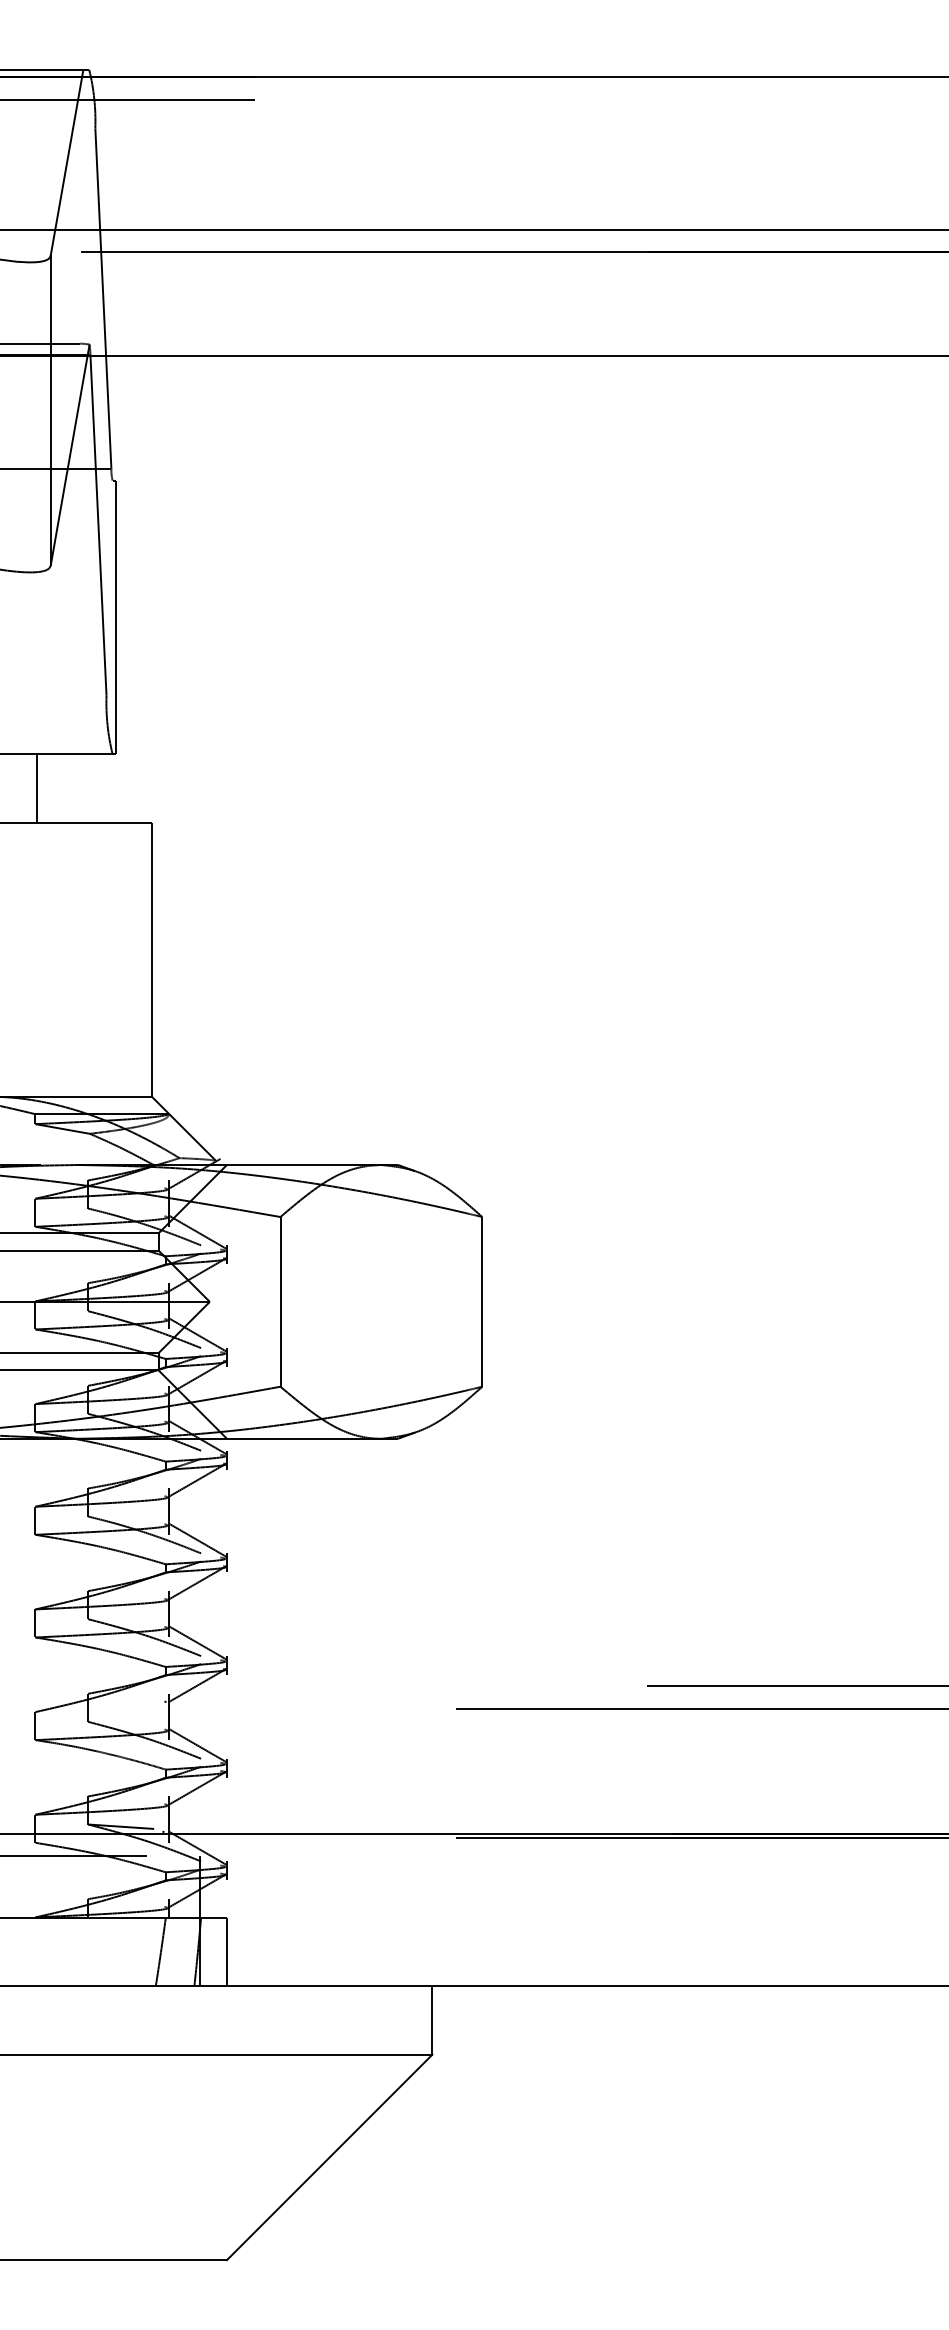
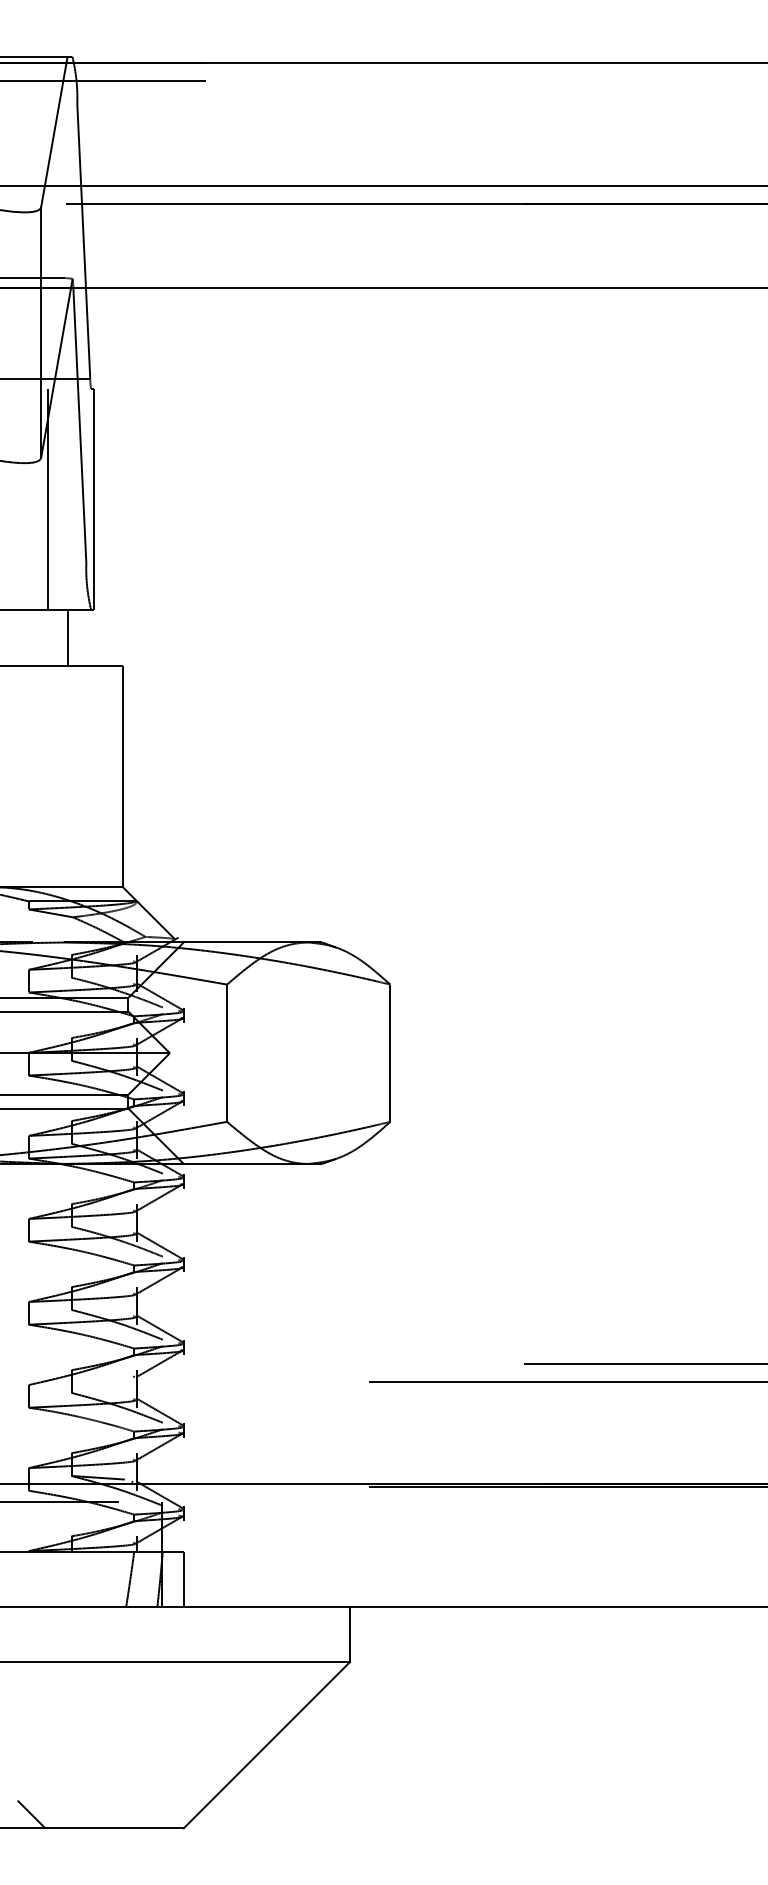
line: (59, 617) -> (48, 499), added
line: (37, 788) -> (67, 637), moved
line: (38, 2242) -> (31, 1814), added

